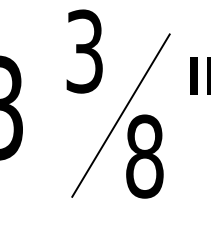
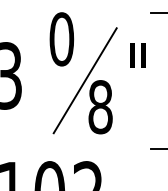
text: (84, 51) -> (61, 39), 3 -> 0

